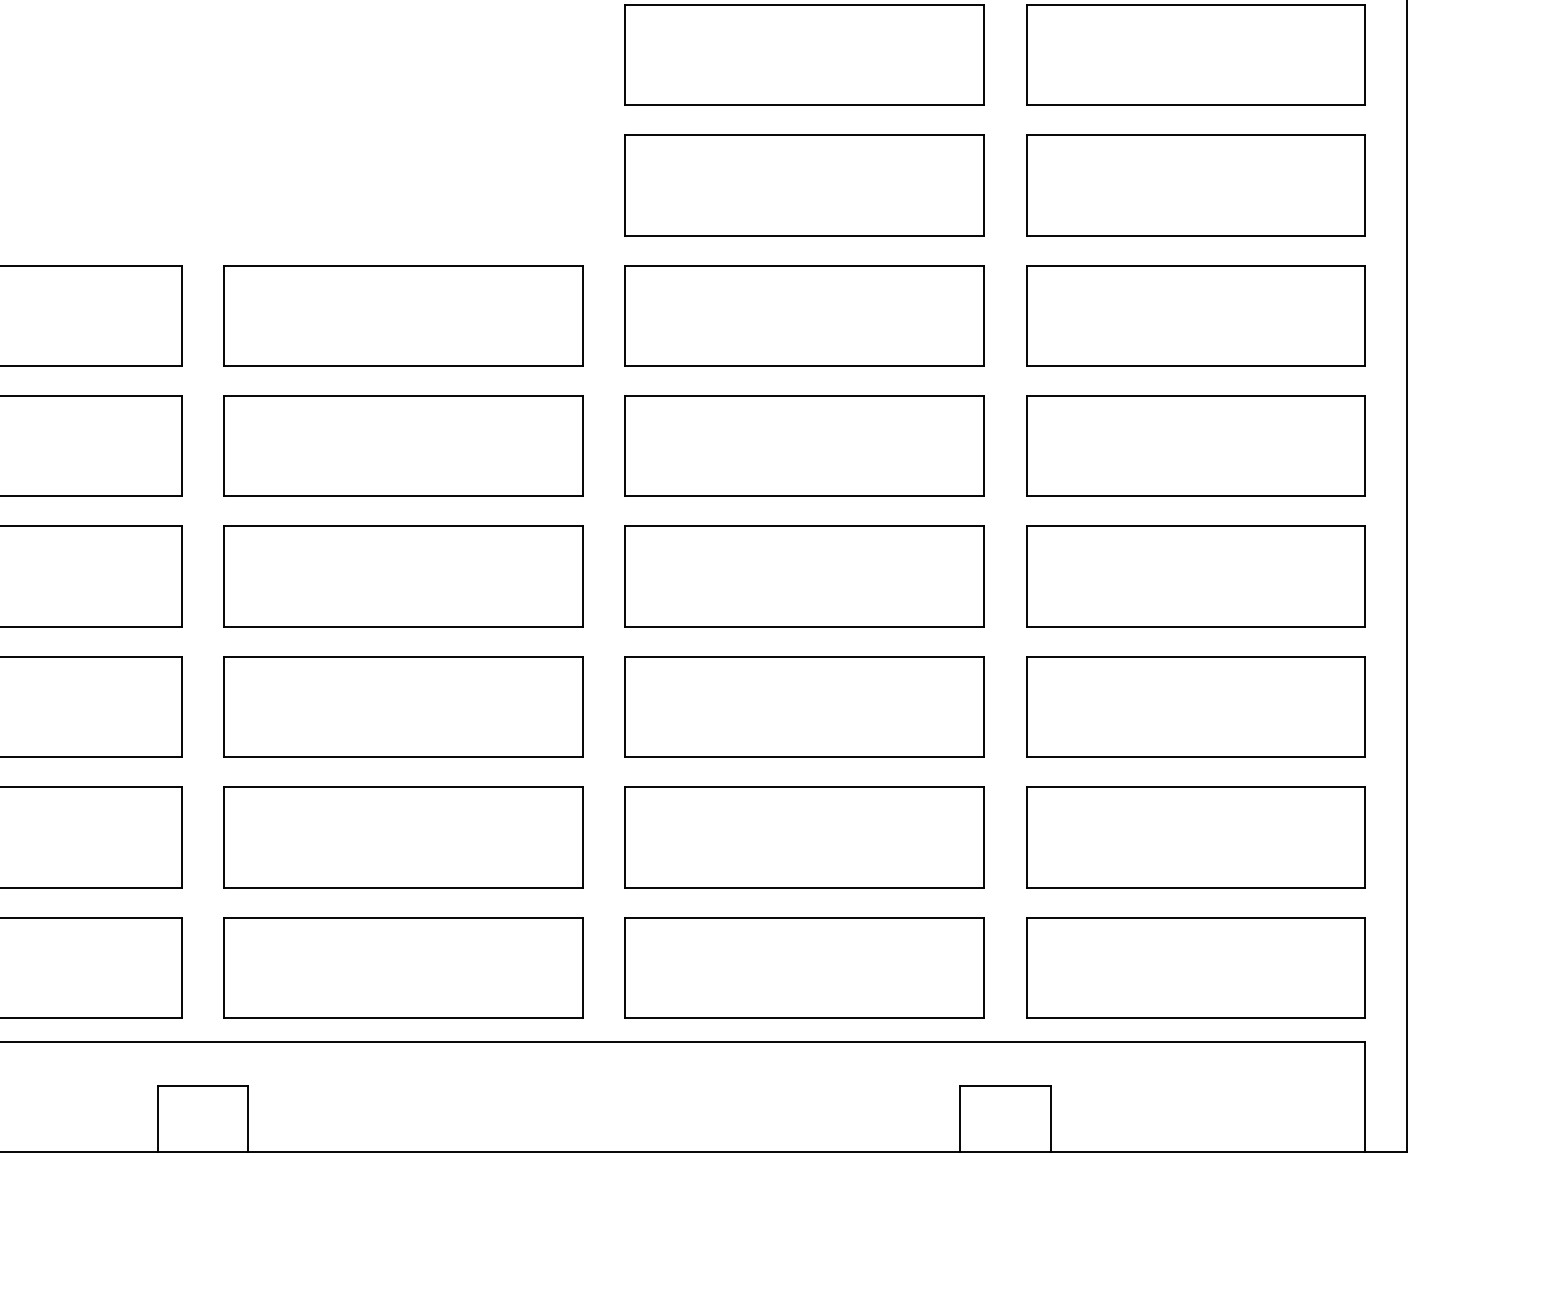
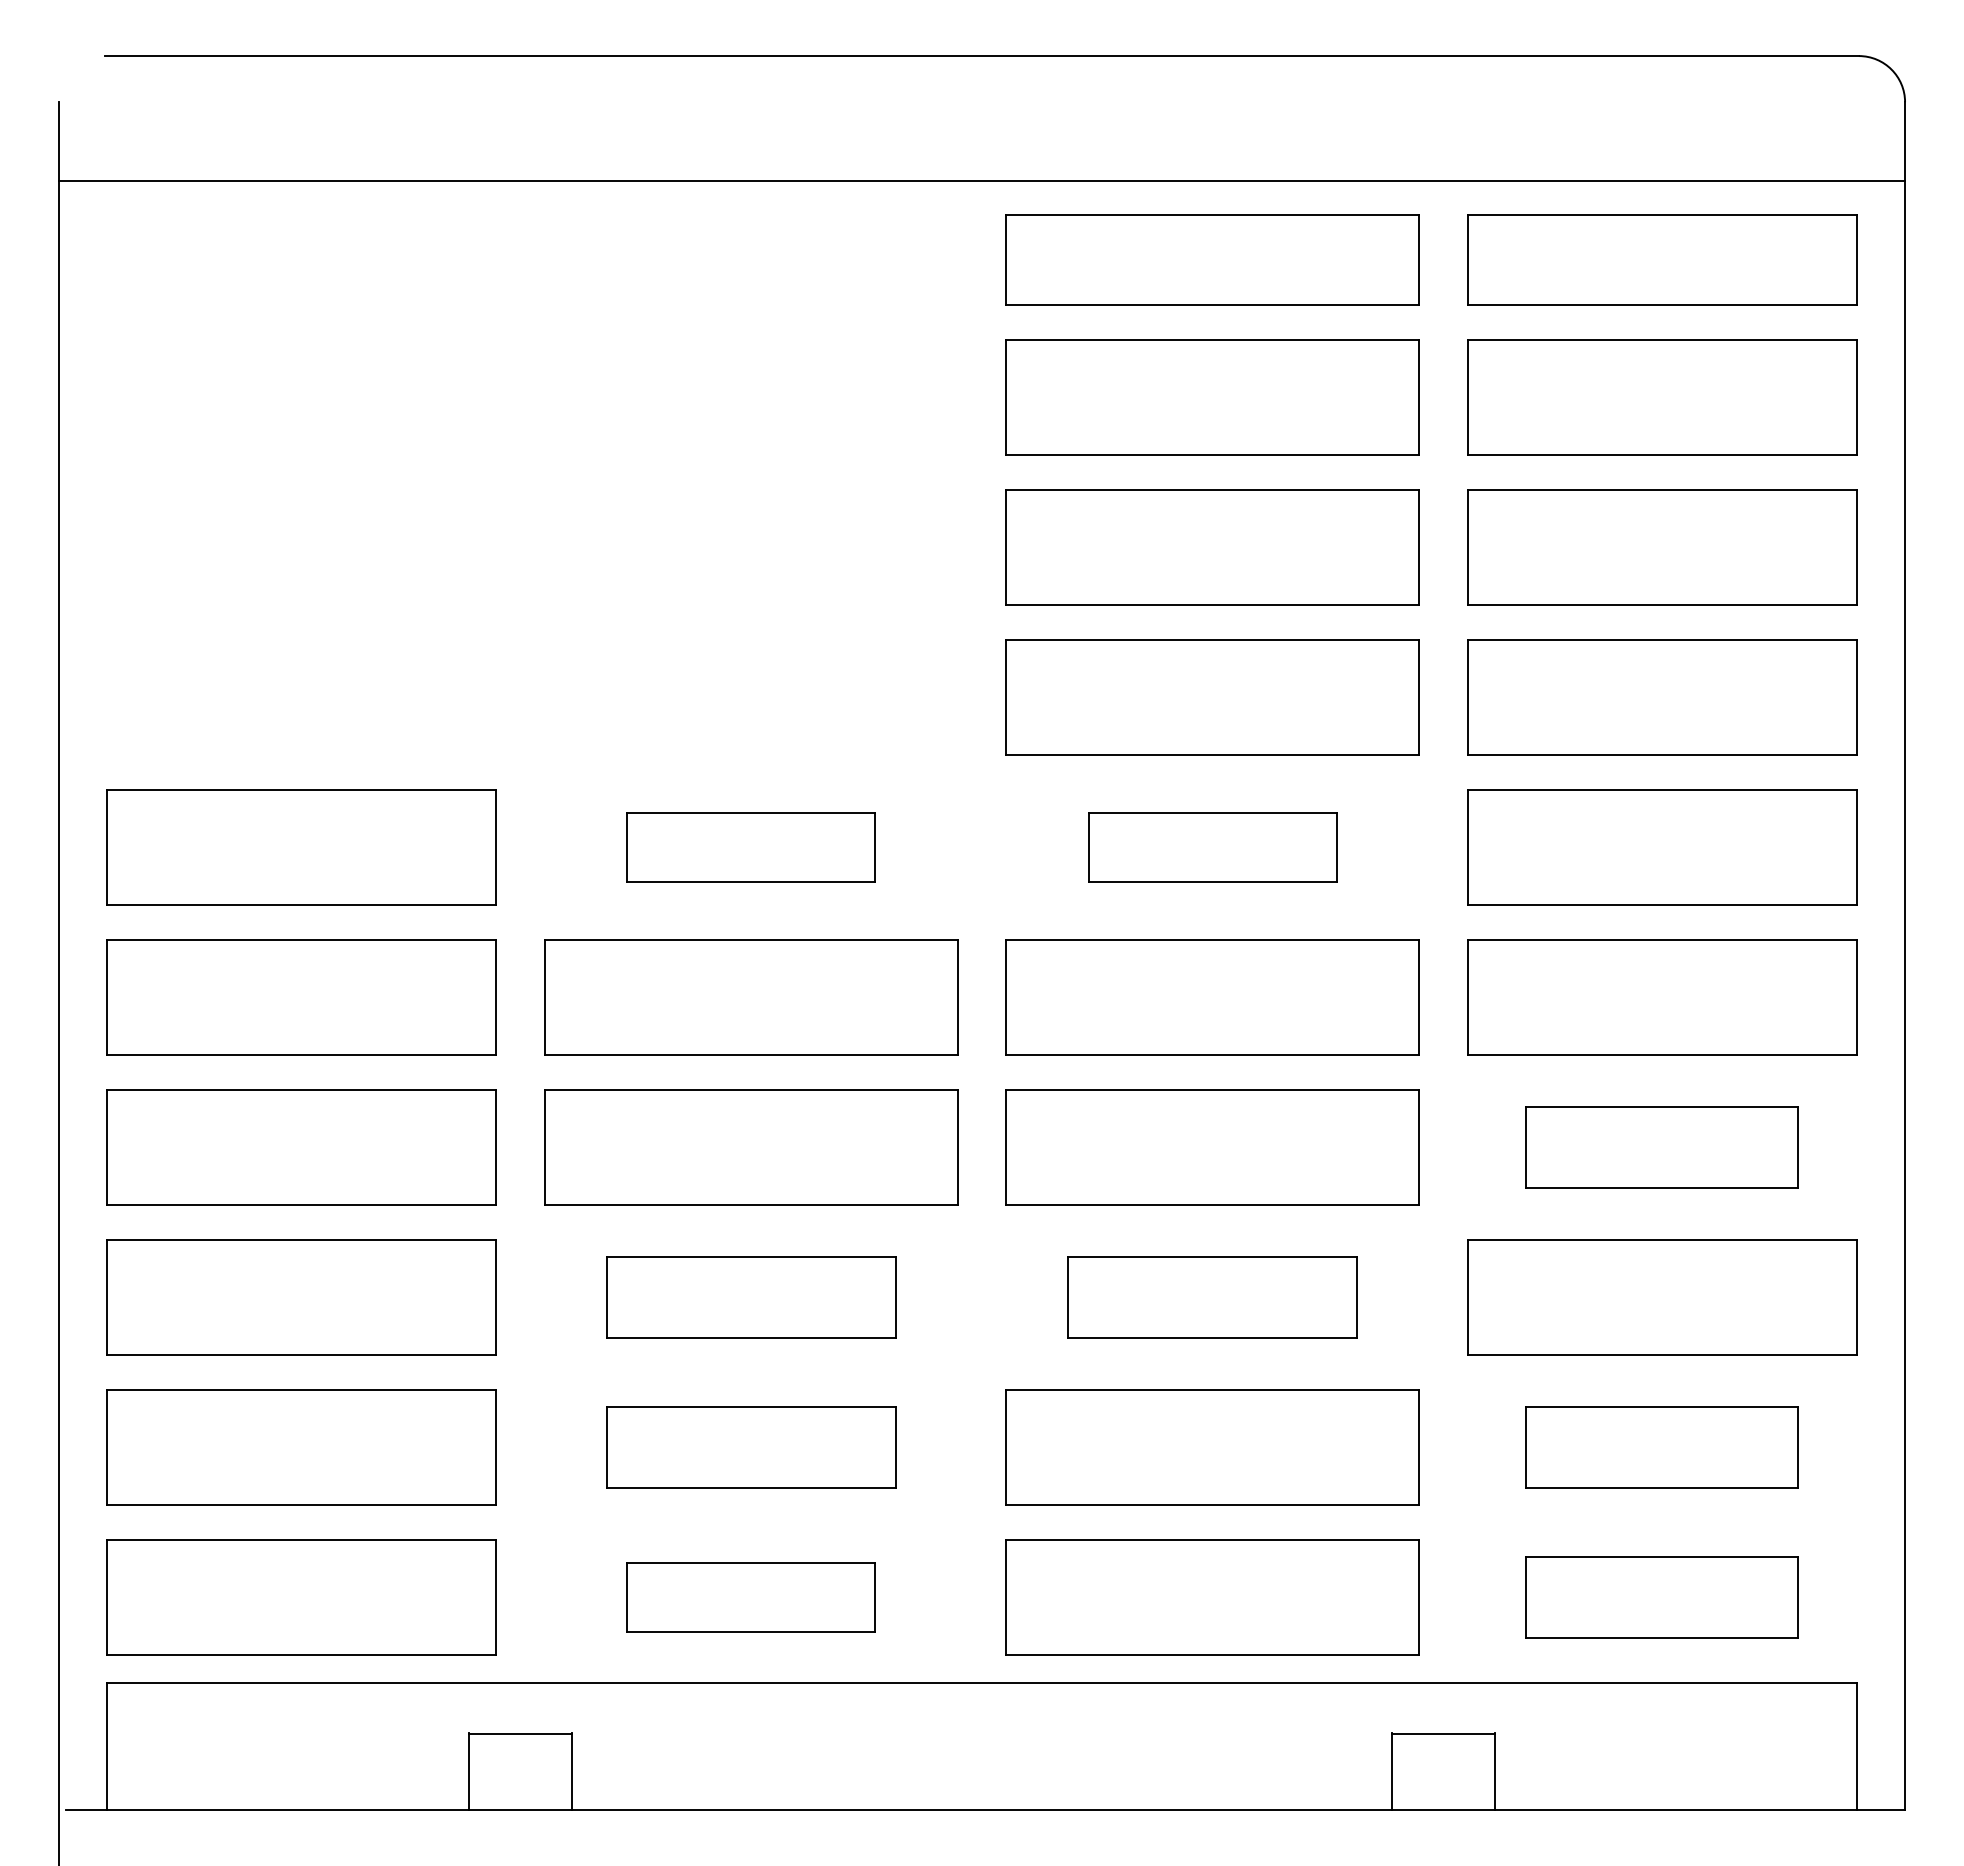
part: (403, 315) -> (751, 847), size x0.6
part: (804, 315) -> (1212, 847), size x0.6
part: (1195, 576) -> (1662, 1147), size x0.7
part: (403, 706) -> (751, 1297), size x0.7
part: (804, 706) -> (1212, 1297), size x0.7
part: (403, 837) -> (751, 1447), size x0.7
part: (1195, 837) -> (1662, 1447), size x0.7
part: (403, 967) -> (751, 1597), size x0.6
part: (1195, 967) -> (1662, 1597), size x0.7

